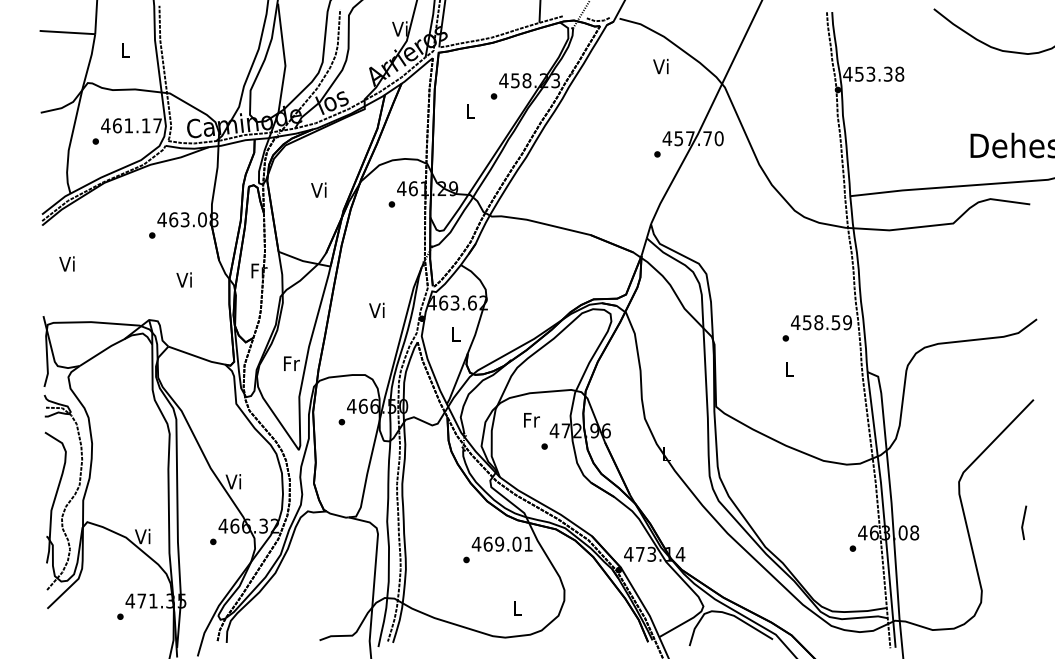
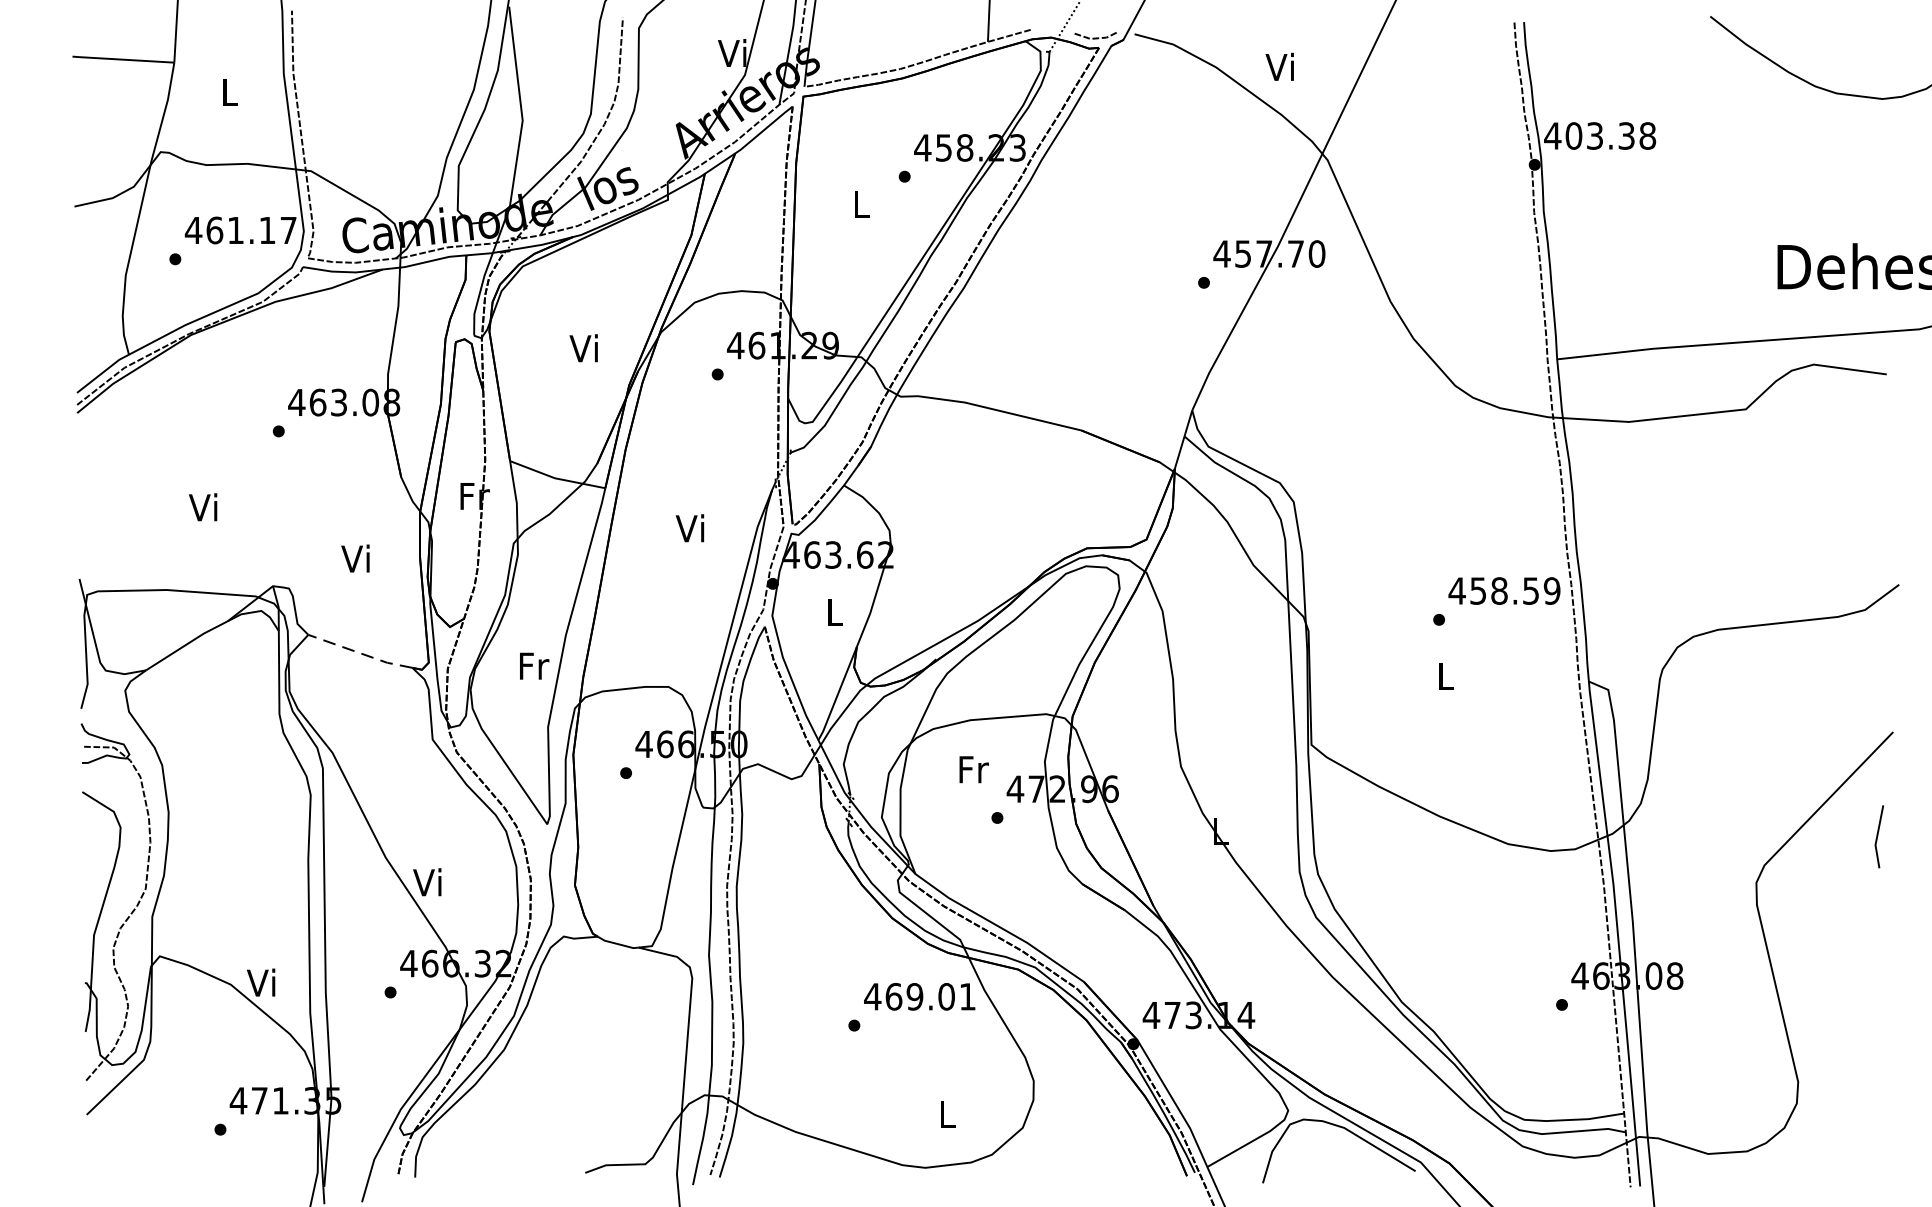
text: (660, 66) -> (1279, 66), moved
text: (859, 73) -> (1574, 134), 453.38 -> 403.38
text: (66, 263) -> (202, 506), moved
text: (183, 279) -> (354, 557), moved
text: (376, 309) -> (689, 526), moved
line: (196, 356) -> (359, 652), solid -> dashed
line: (1024, 521) -> (1879, 834), moved

